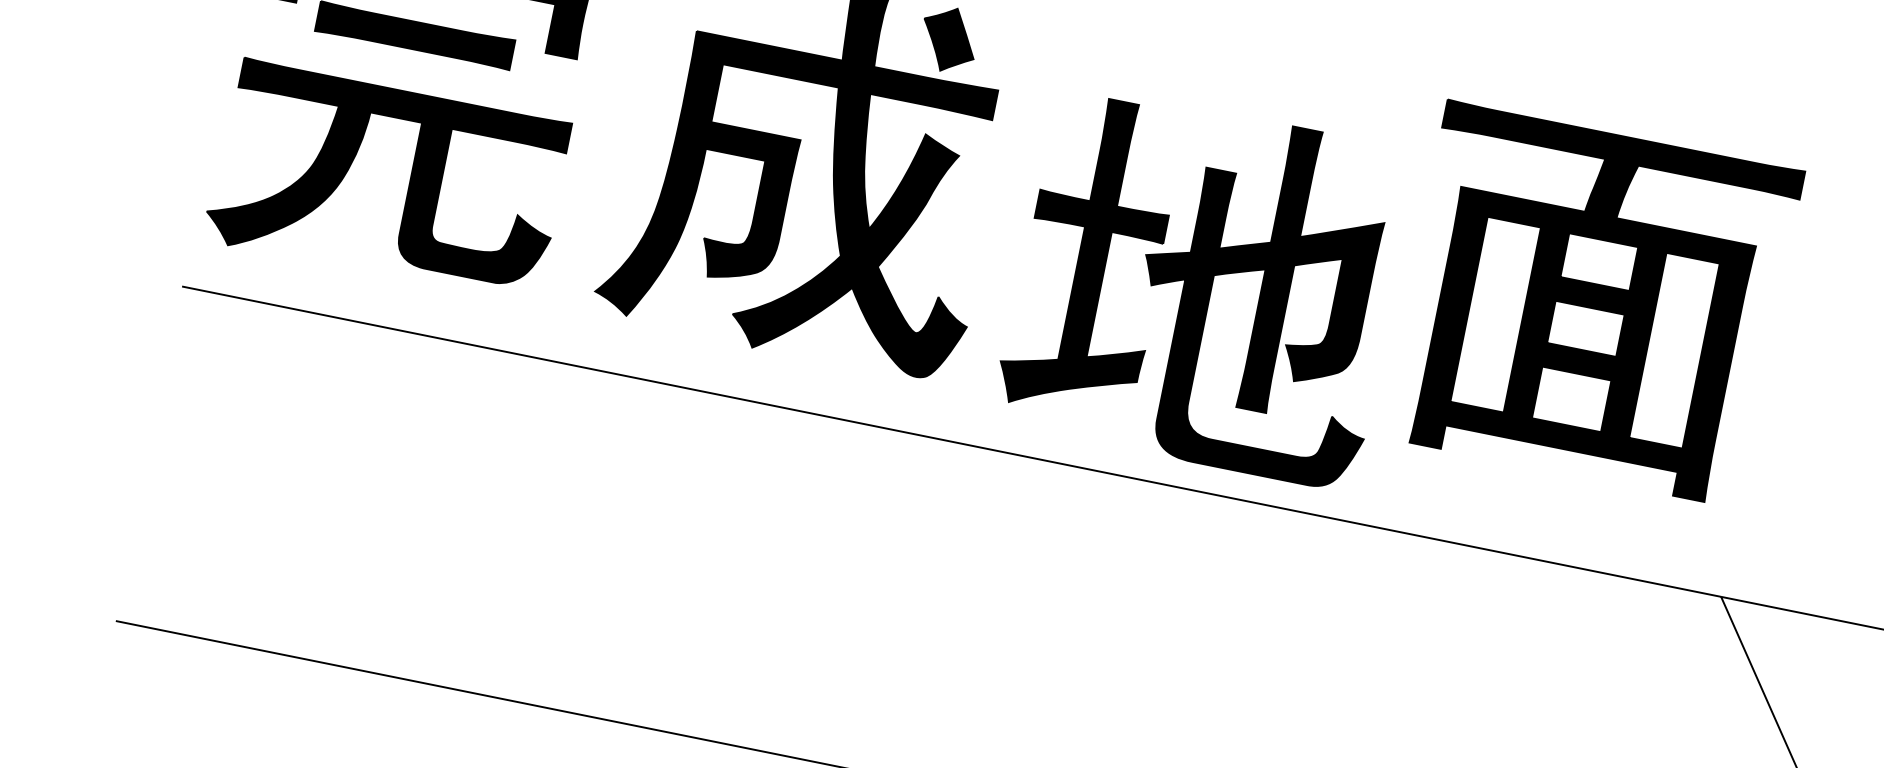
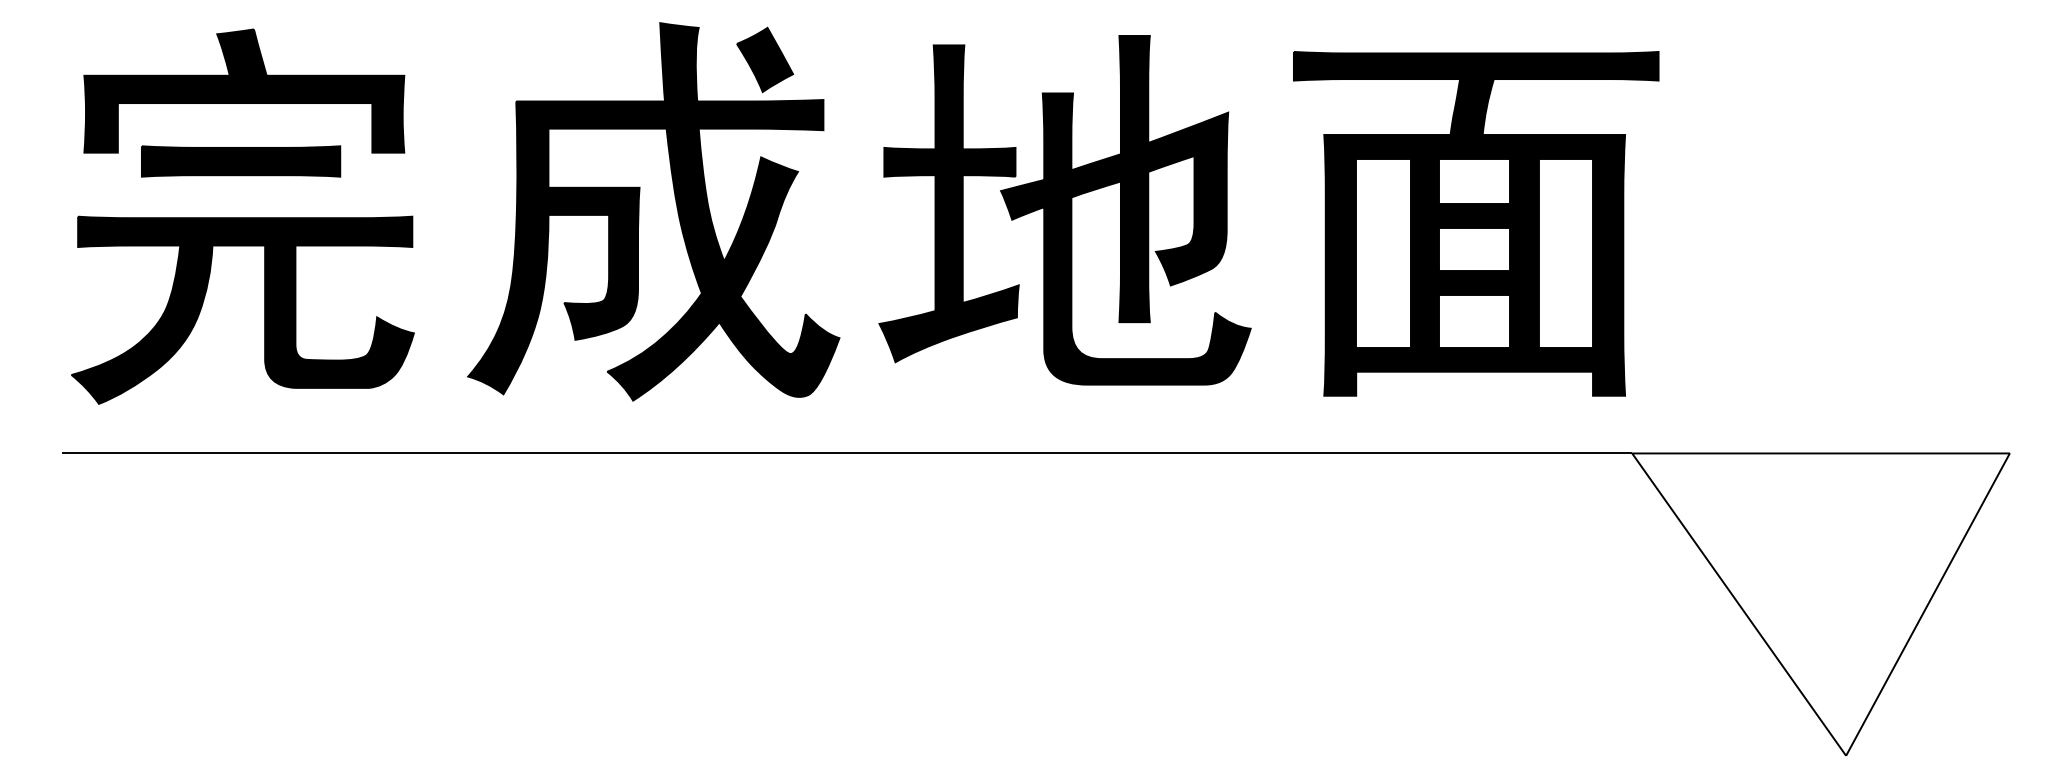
part: (1204, 286) -> (1064, 210), moved
part: (1592, 303) -> (1476, 223), moved

